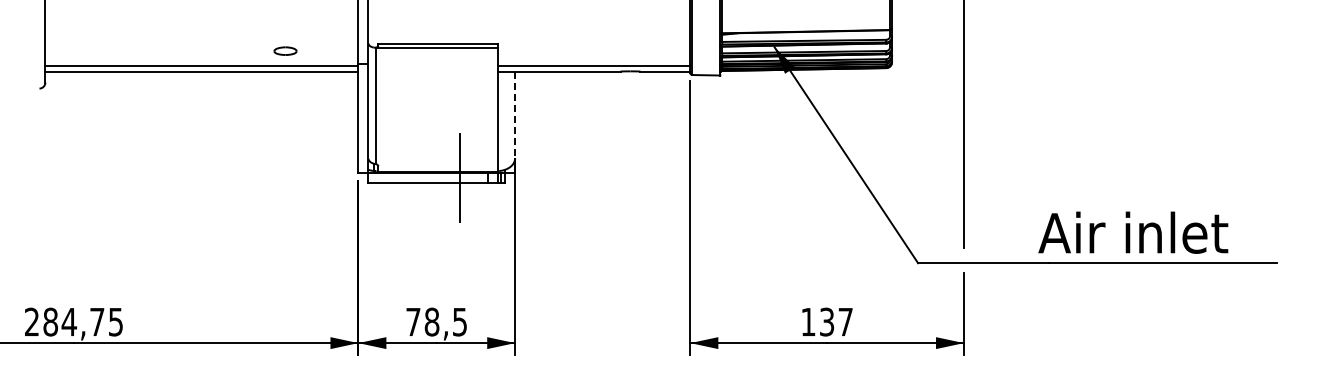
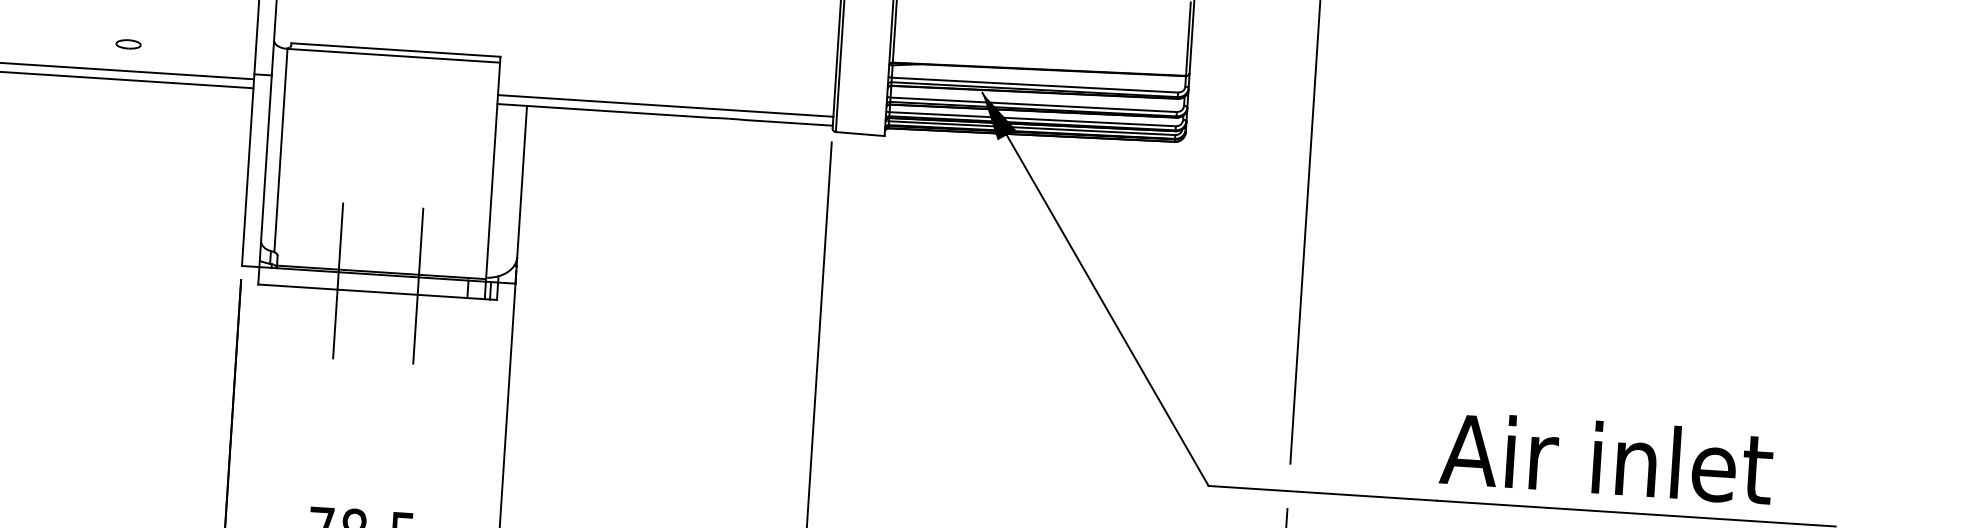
part: (285, 50) -> (128, 43), size x0.62
line: (515, 115) -> (522, 182), dashed -> solid
line: (413, 178) -> (337, 281), added
text: (1133, 232) -> (1607, 457), moved

